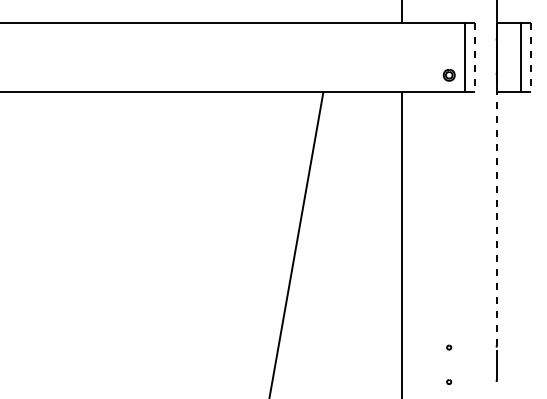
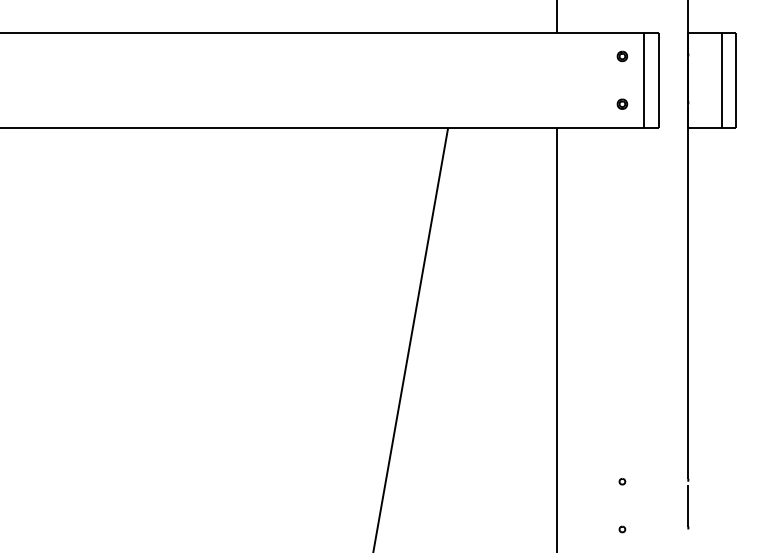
part: (448, 40) -> (621, 56), added
line: (475, 58) -> (658, 81), dashed -> solid
line: (531, 58) -> (736, 81), dashed -> solid
part: (448, 74) -> (621, 103), size x0.62
line: (496, 210) -> (688, 291), dashed -> solid

